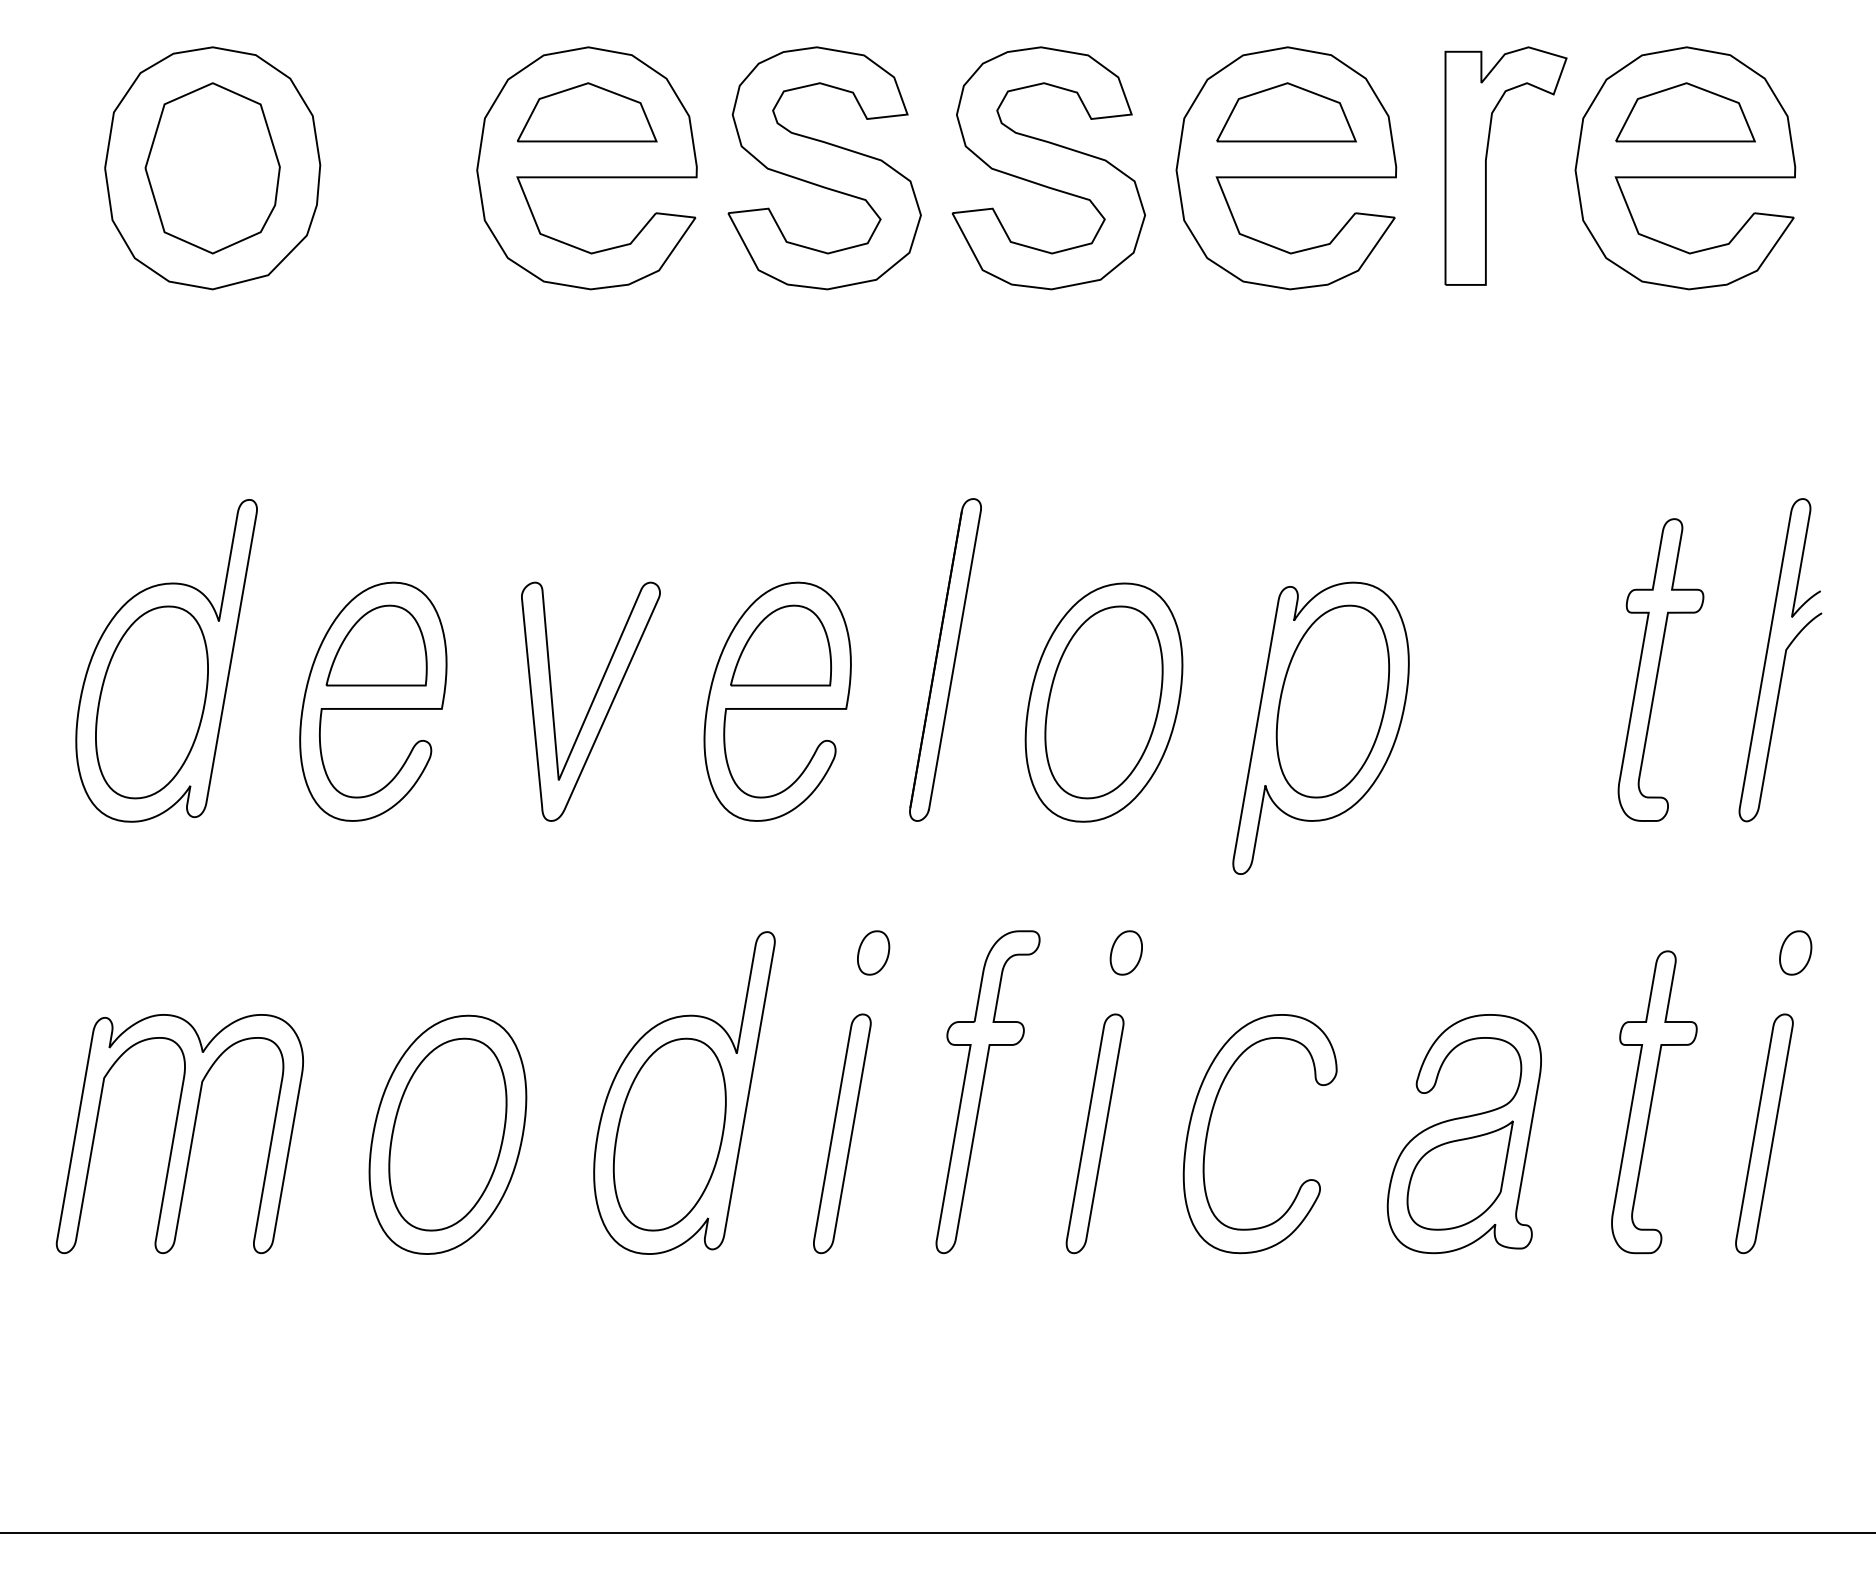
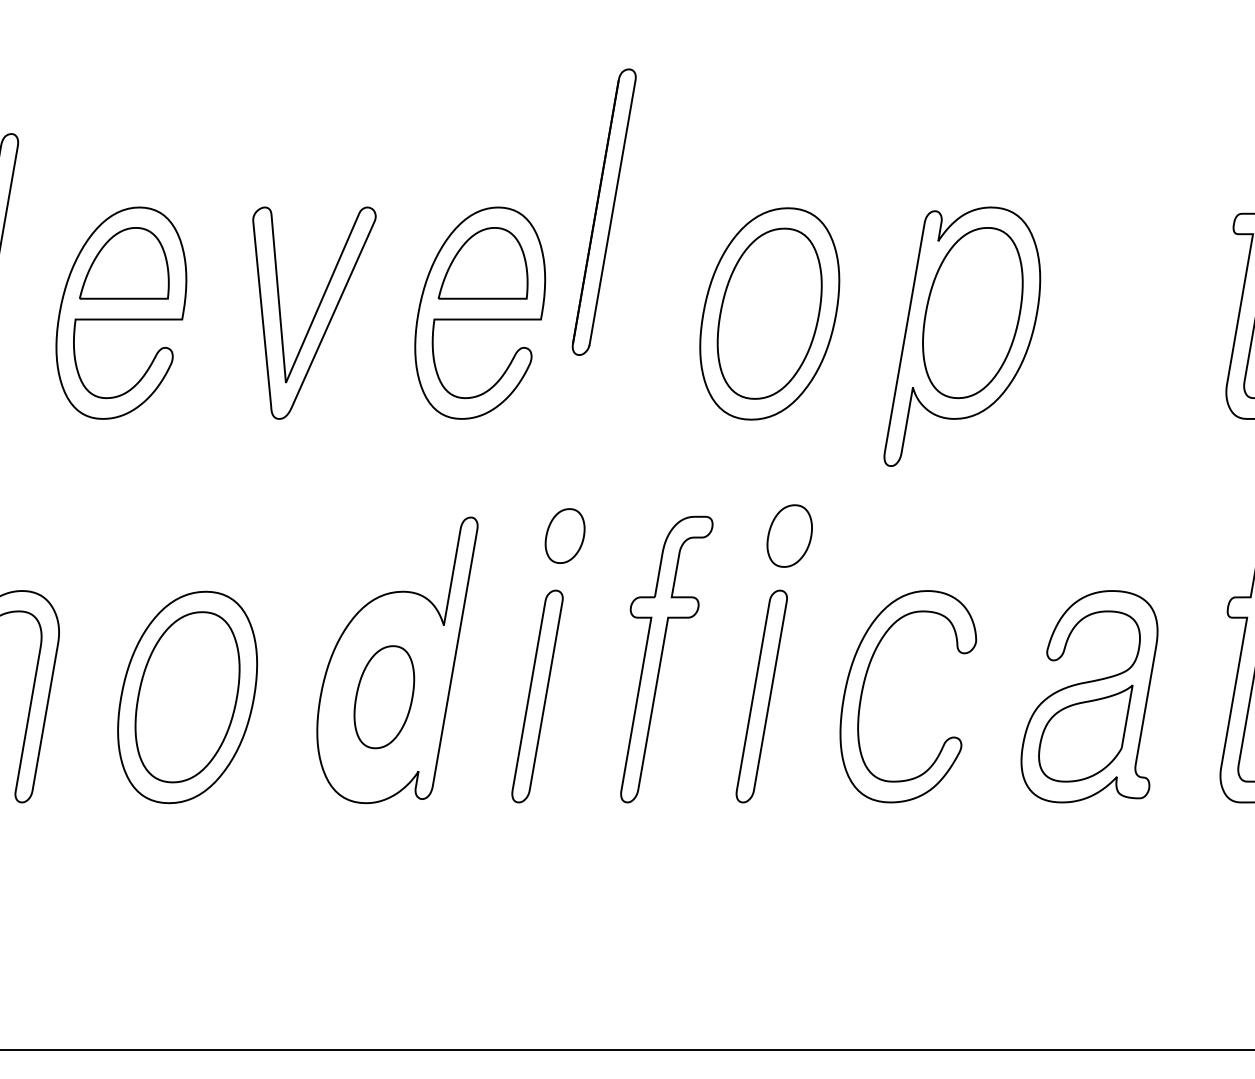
part: (945, 659) -> (604, 211), moved
part: (873, 952) -> (565, 535), size x1.4
part: (1125, 952) -> (788, 535), size x1.6
part: (669, 1134) -> (384, 697), size x0.6

